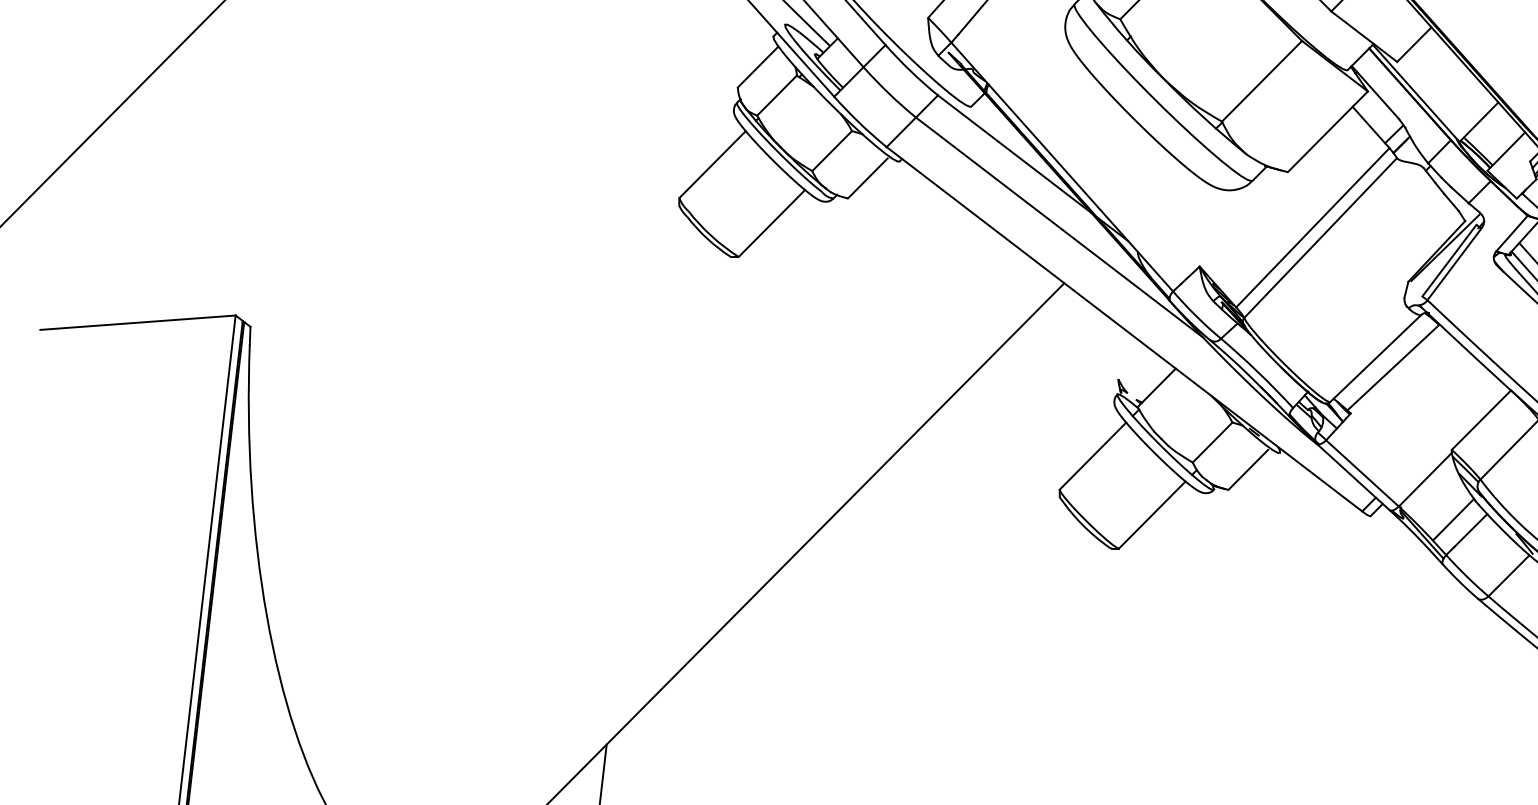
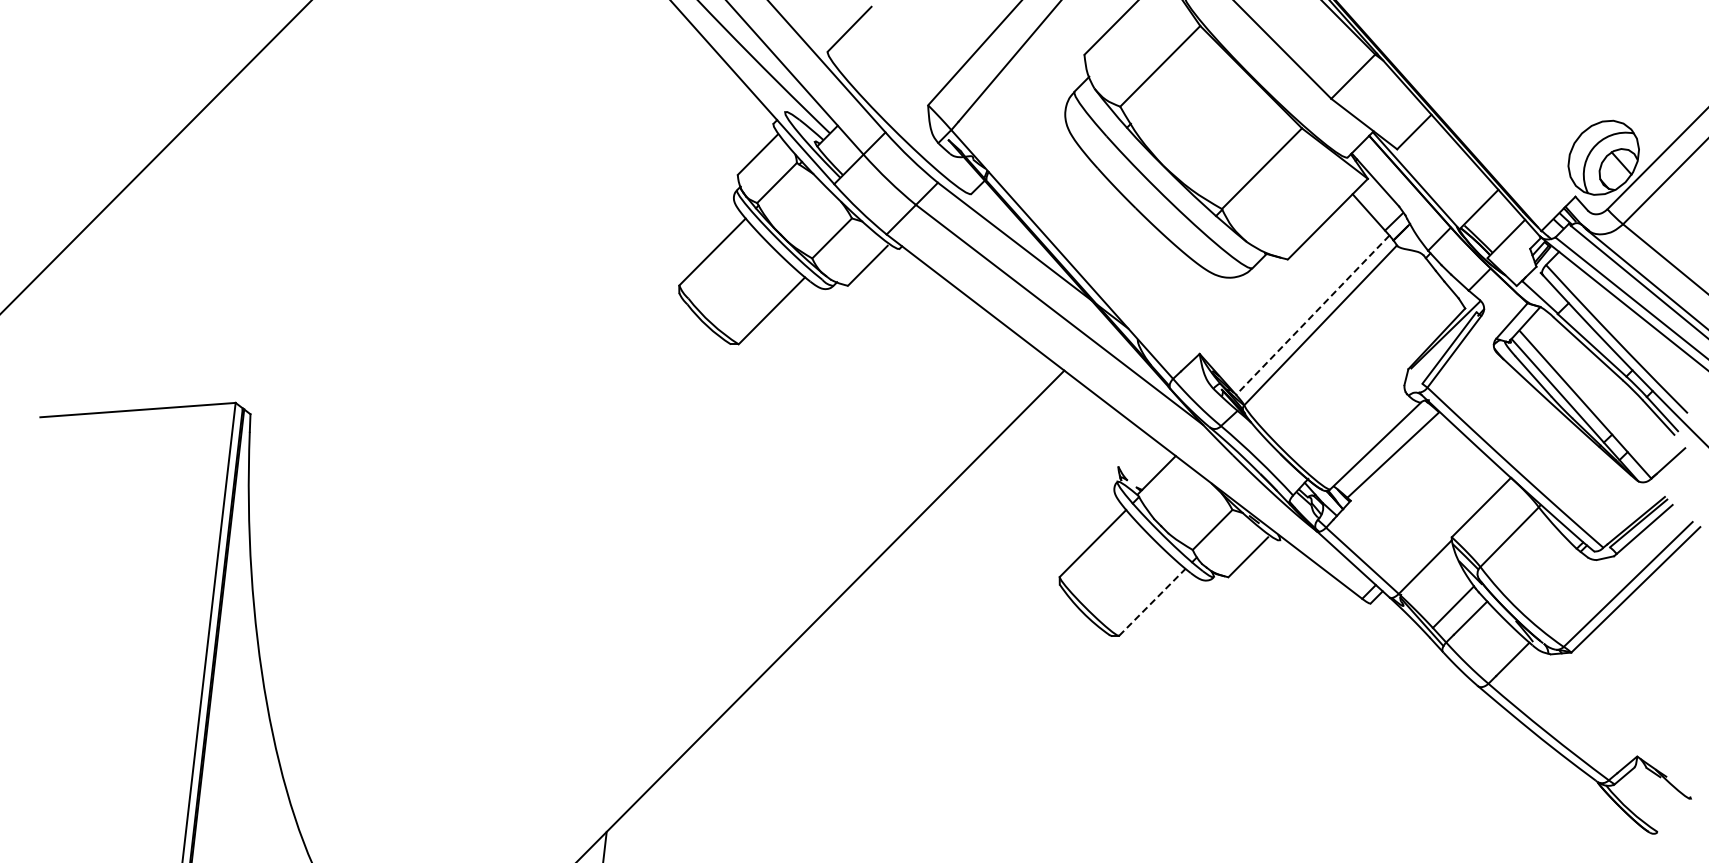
line: (1312, 228) -> (1312, 315), solid -> dashed
line: (1152, 514) -> (1152, 601), solid -> dashed

